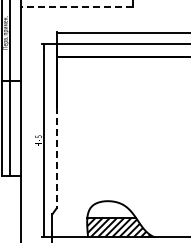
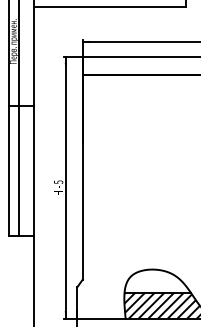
line: (76, 7) -> (109, 7), dashed -> solid
line: (56, 157) -> (82, 210), dashed -> solid

